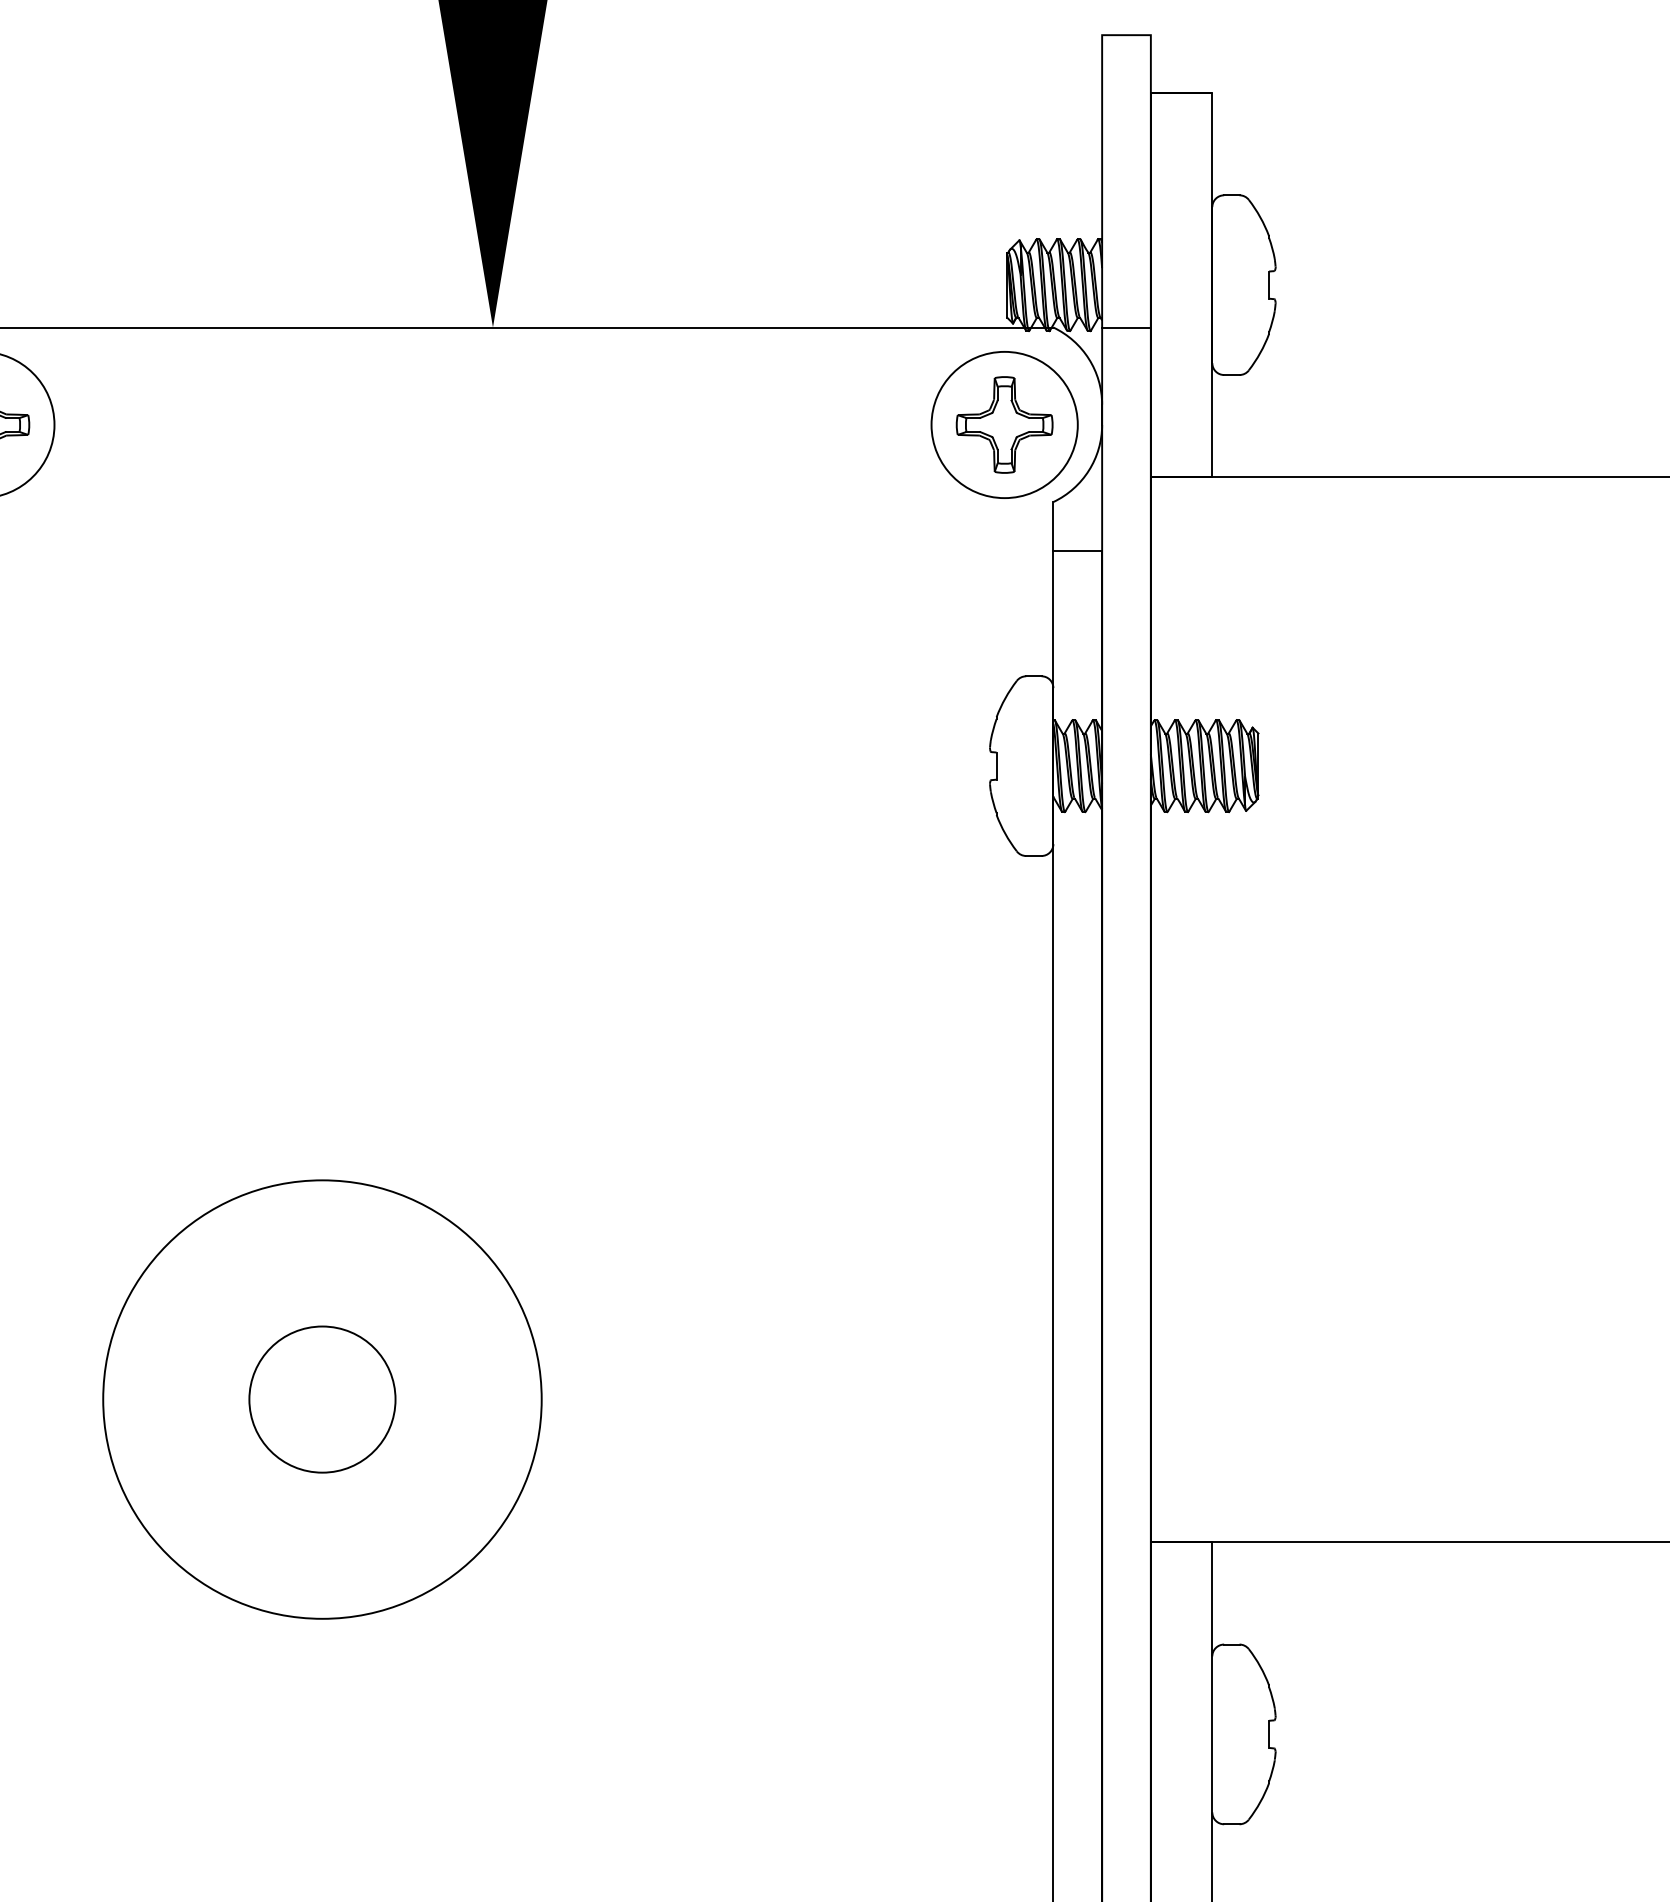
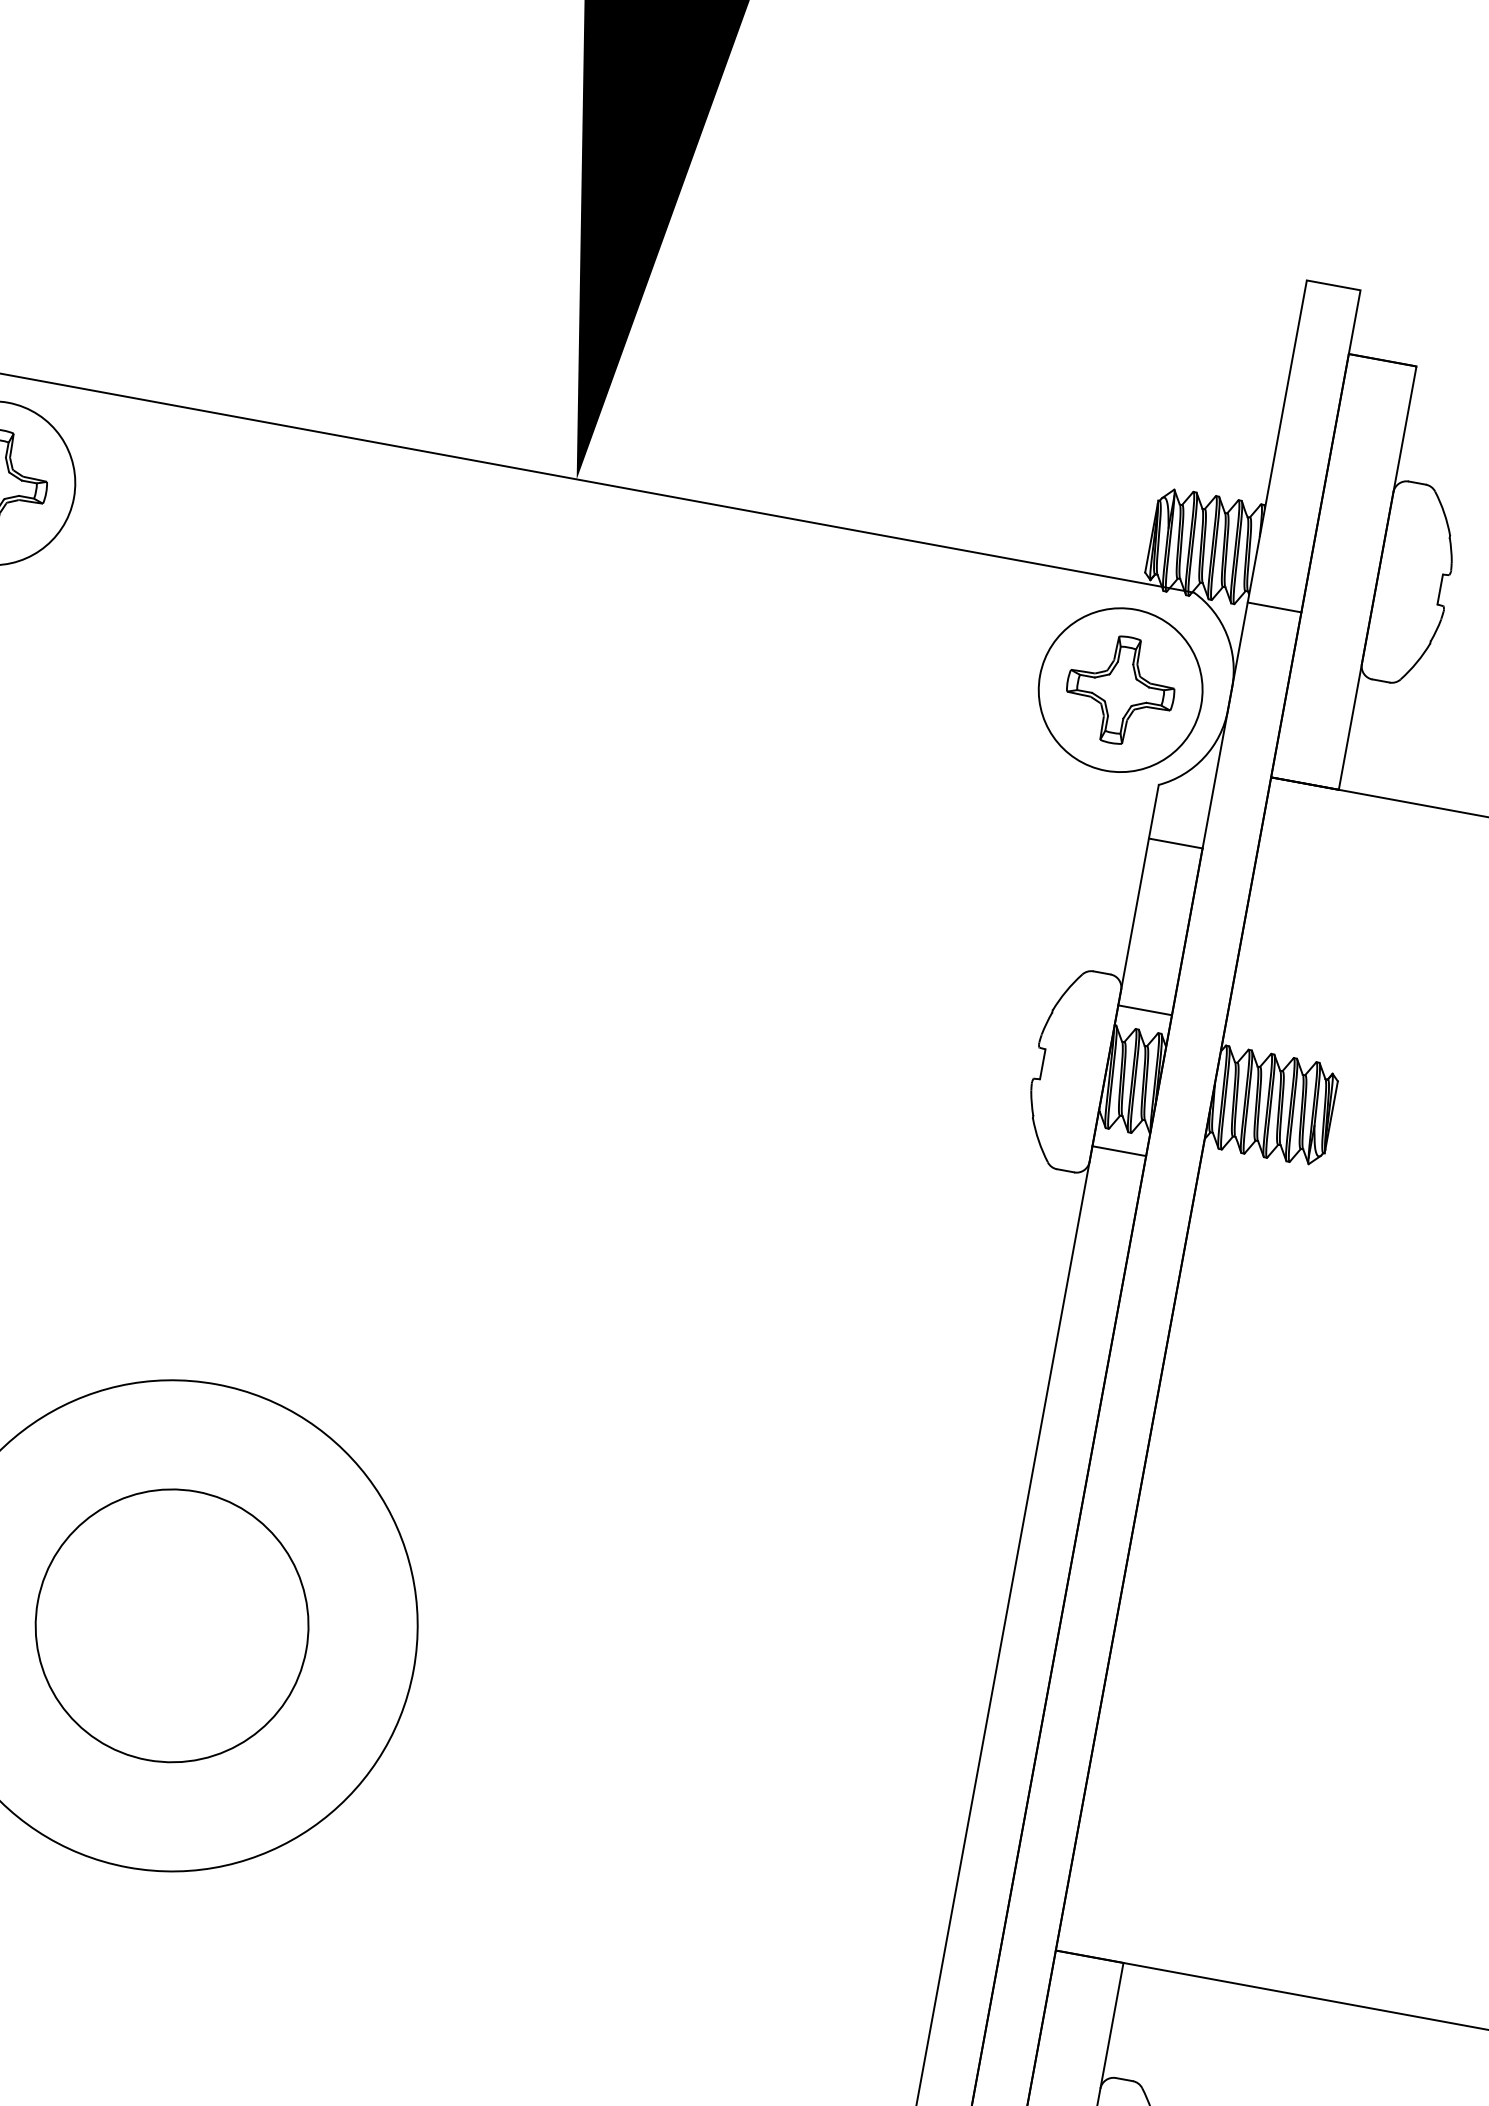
line: (1077, 702) -> (1144, 1010), added
line: (1077, 830) -> (1118, 1151), added
circle: (322, 1399) -> (172, 1625), size x1.67

